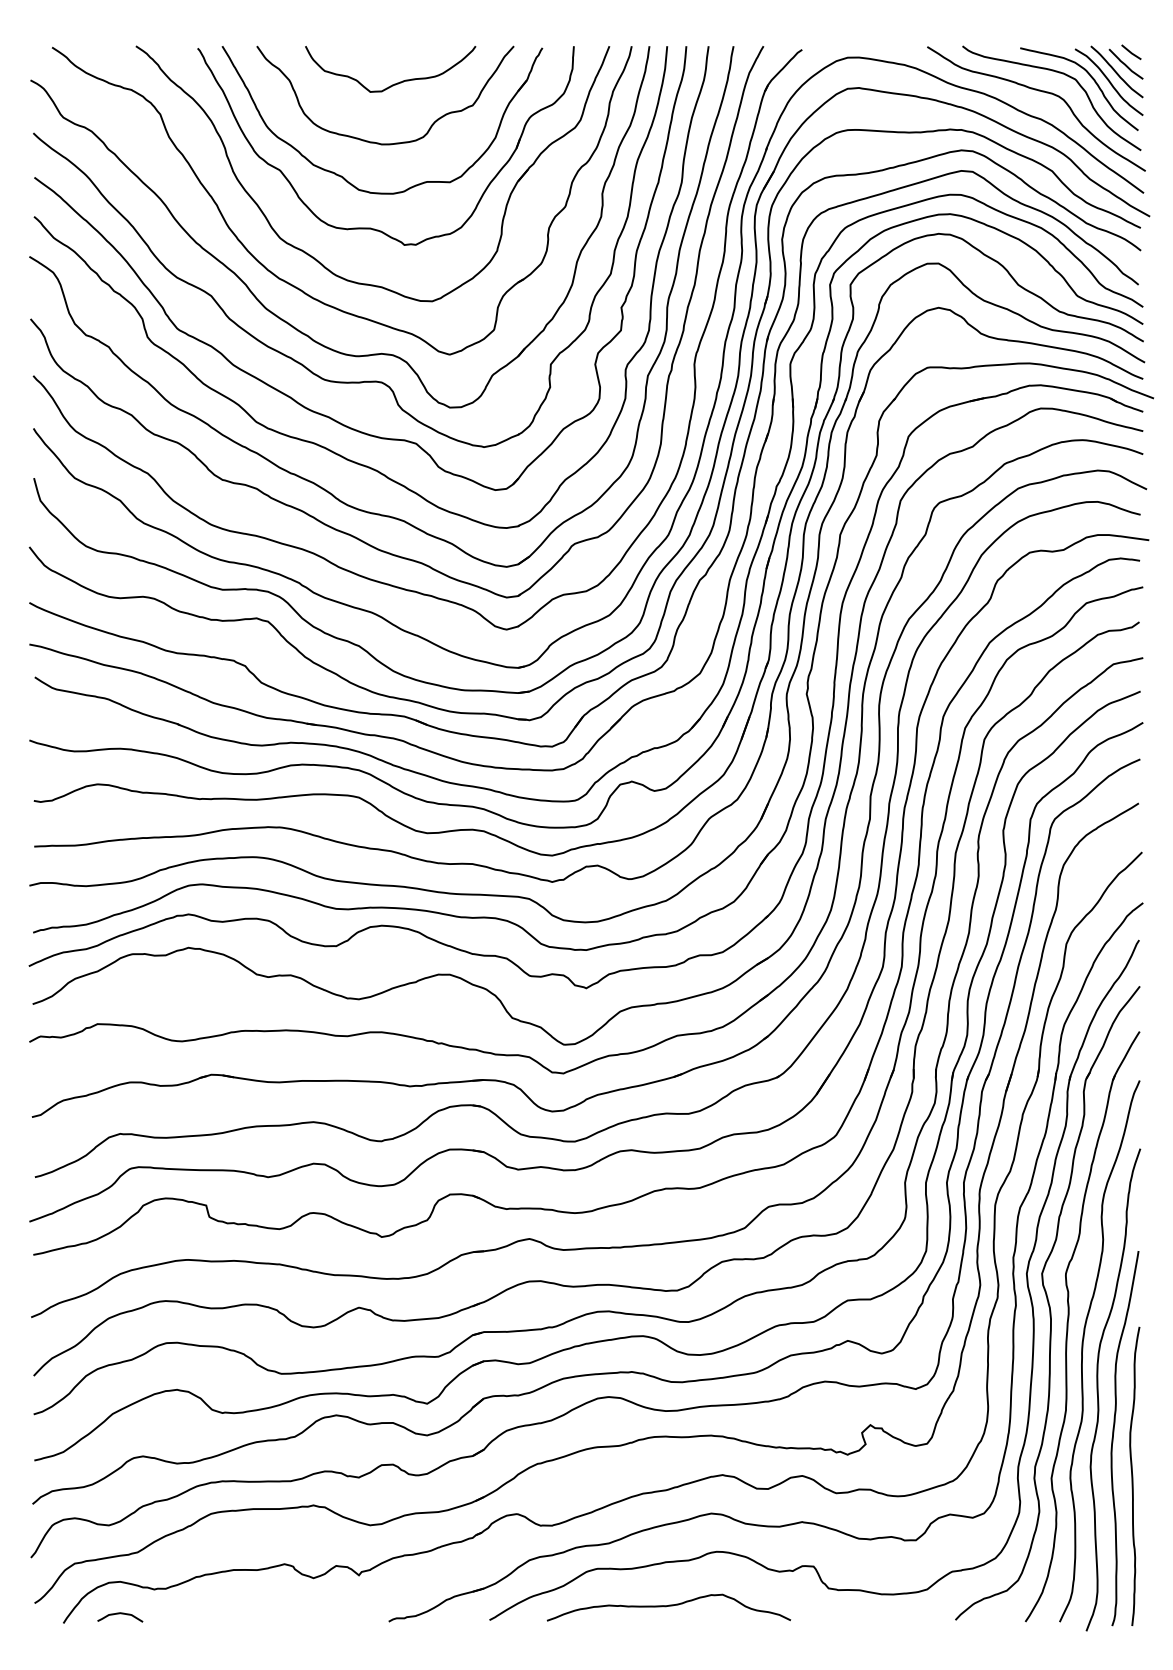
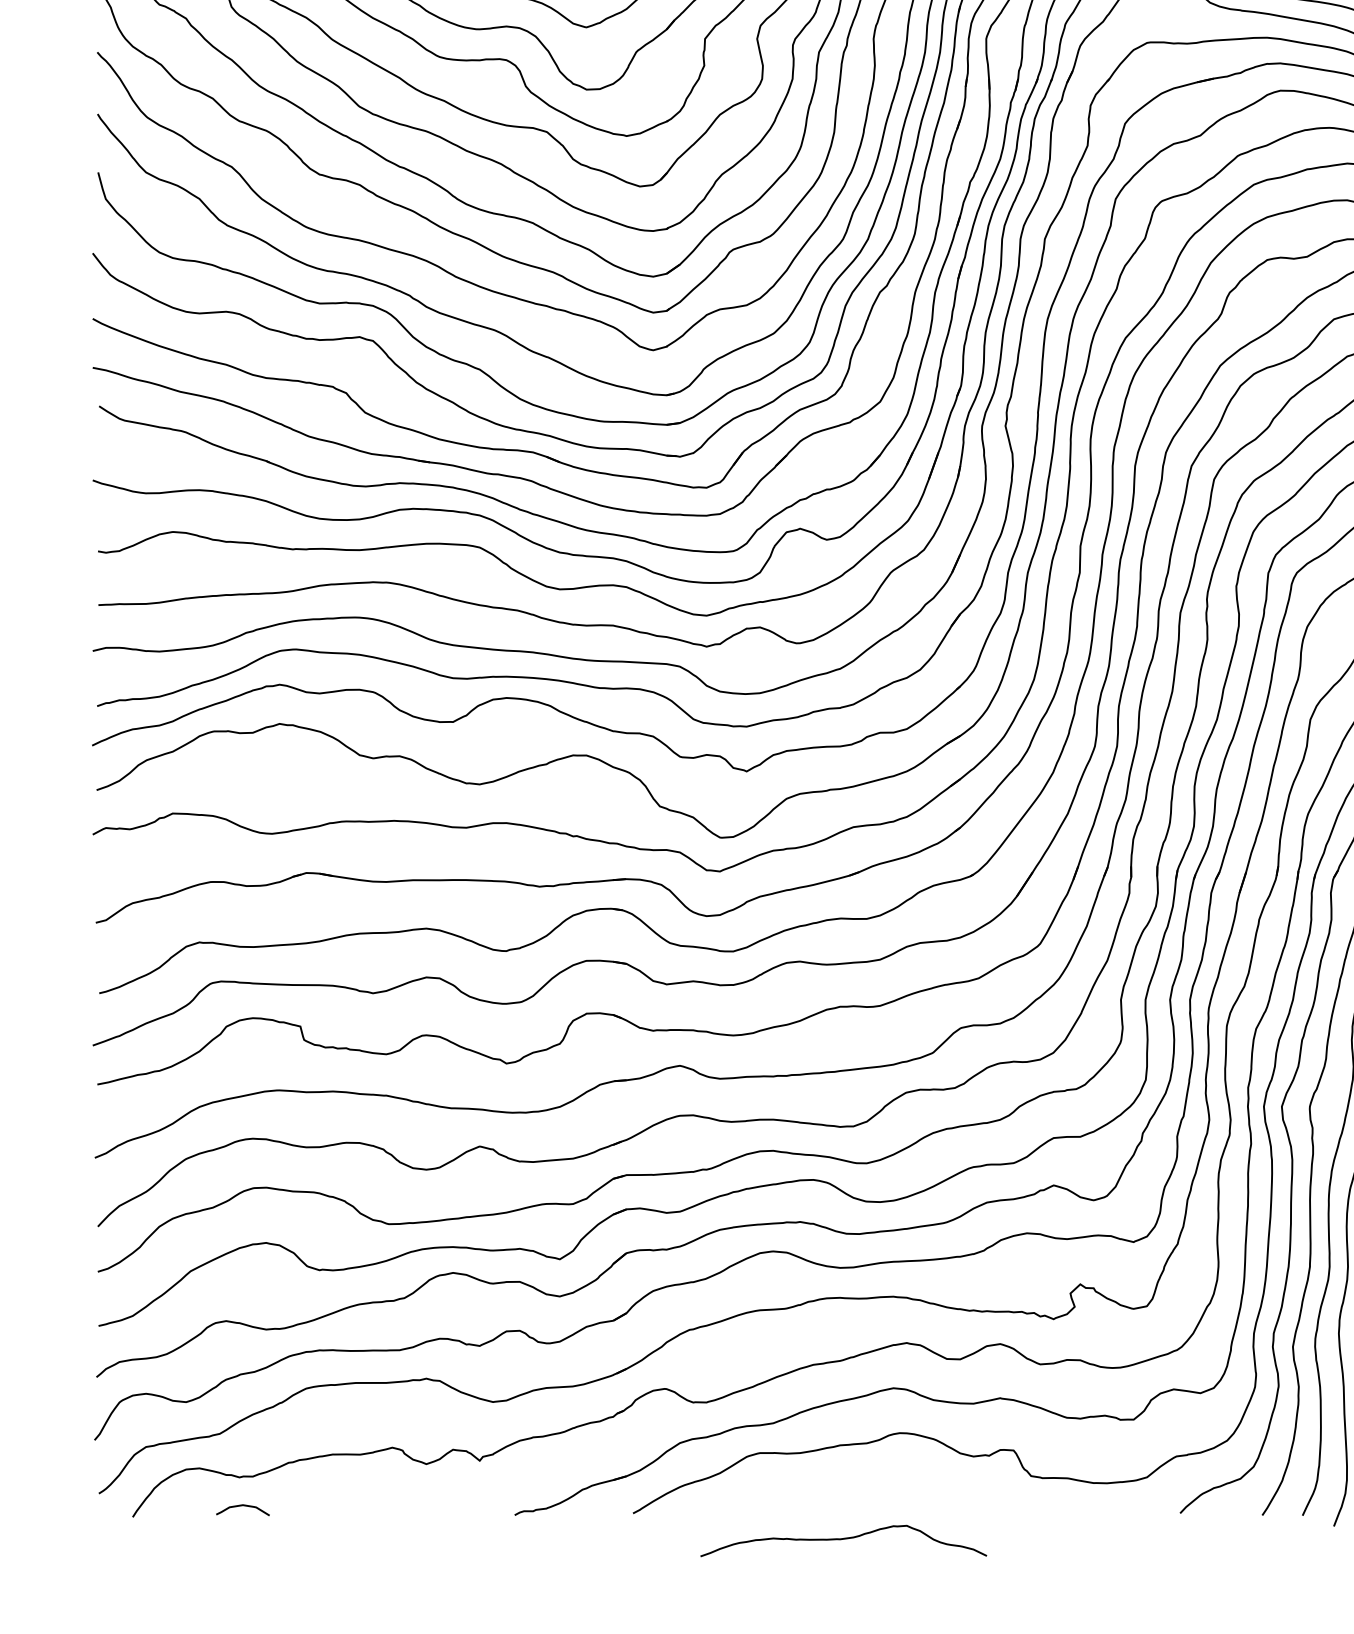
curve: (668, 1606) -> (843, 1539), moved
curve: (120, 1614) -> (243, 1506), moved

